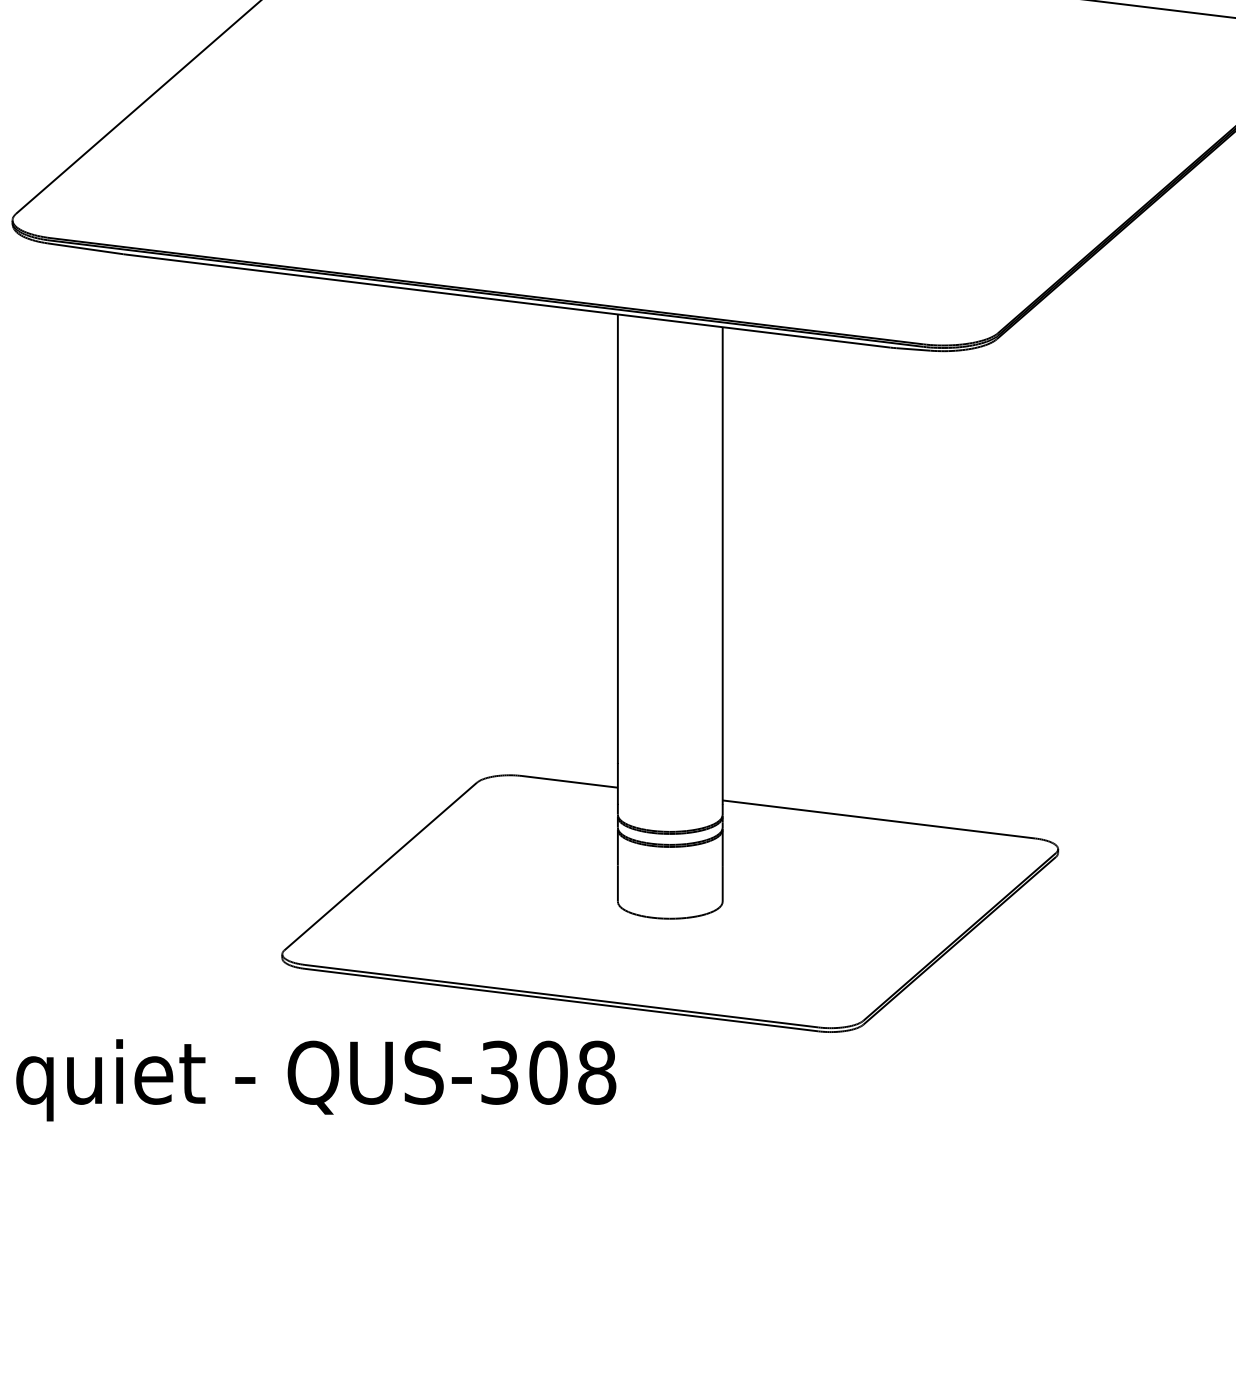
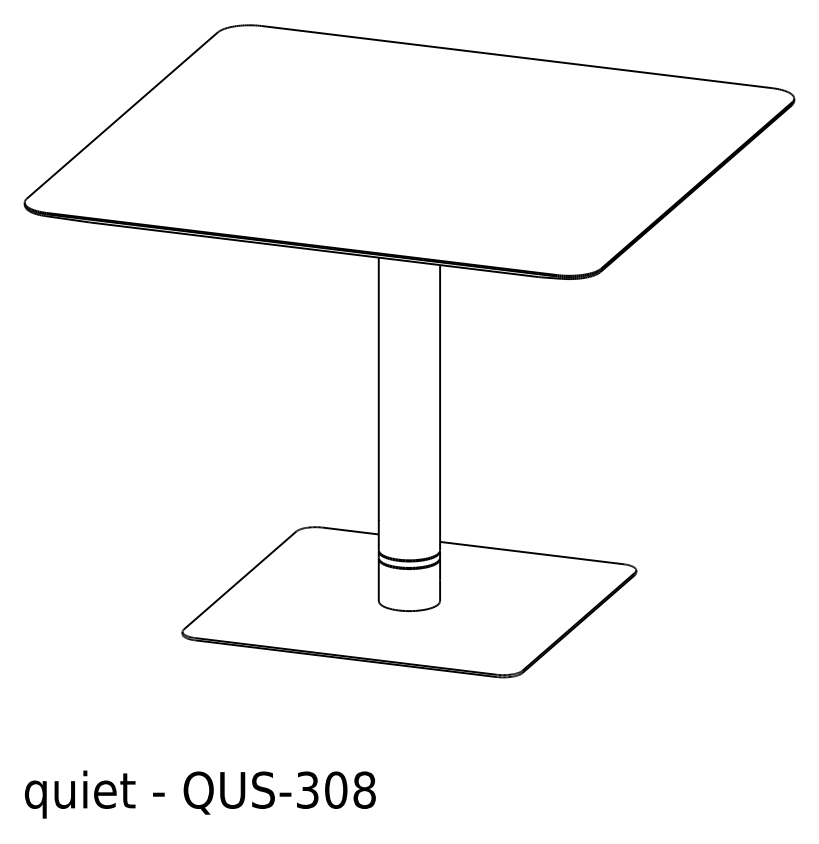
text: (316, 1080) -> (200, 794), moved

